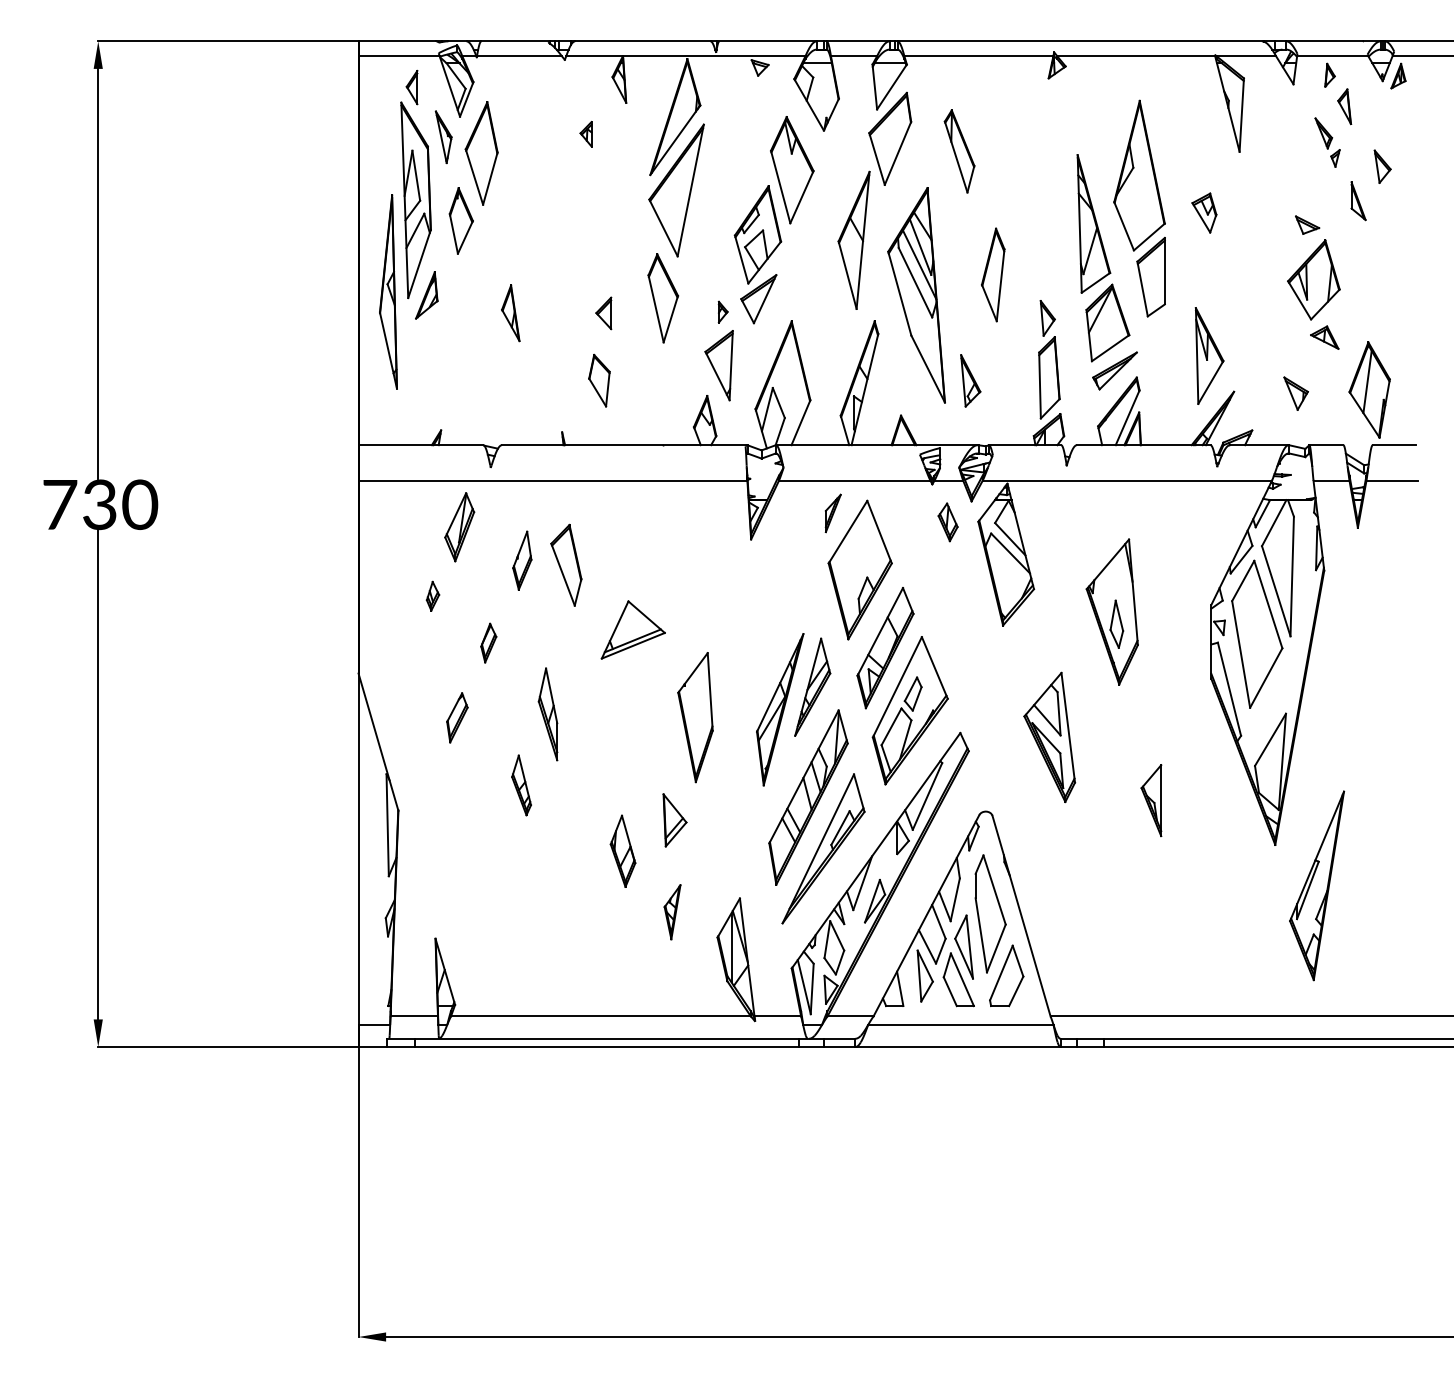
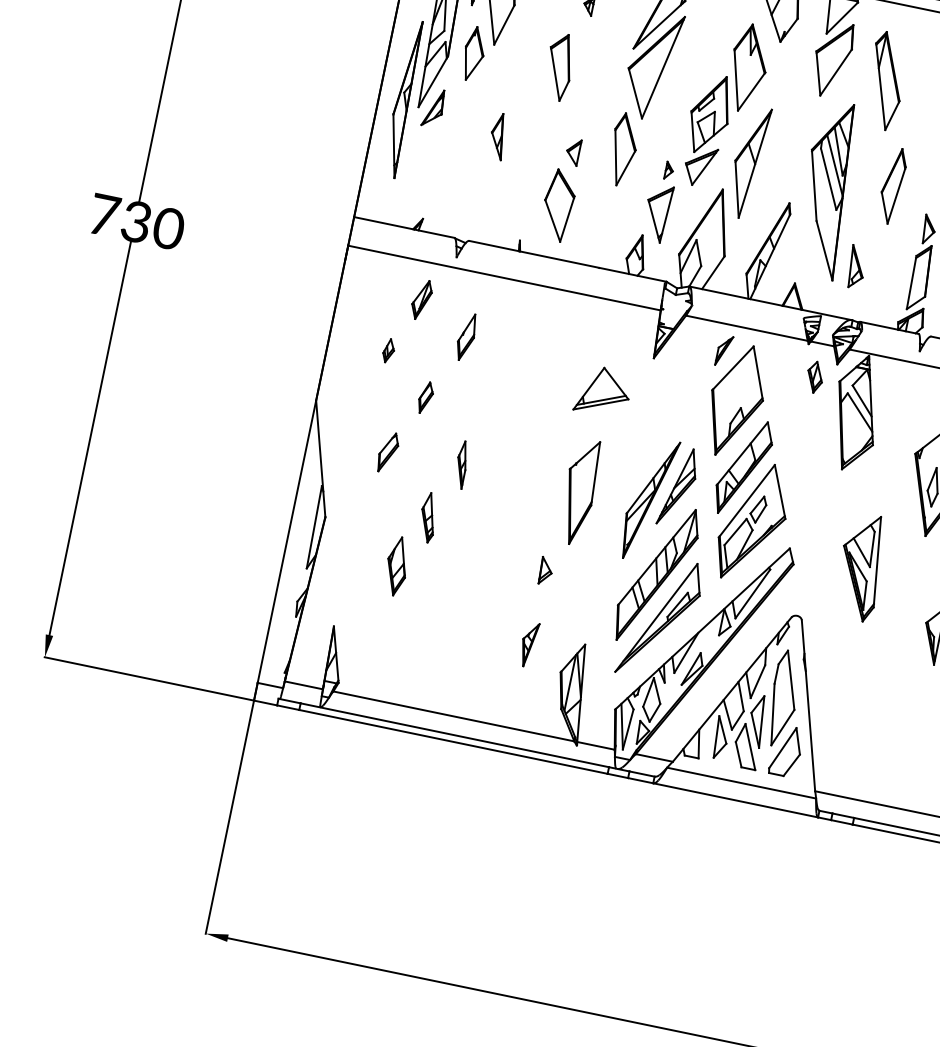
part: (959, 151) -> (885, 81), size x1.43
part: (853, 239) -> (747, 161), moved
part: (599, 380) -> (558, 205), size x1.67
part: (459, 527) -> (421, 300), size x0.71
part: (566, 564) -> (559, 66), moved
part: (632, 629) -> (602, 391), moved
part: (547, 713) -> (461, 464), size x0.62
part: (674, 820) -> (545, 571), size x0.62
part: (622, 850) -> (396, 565), moved

